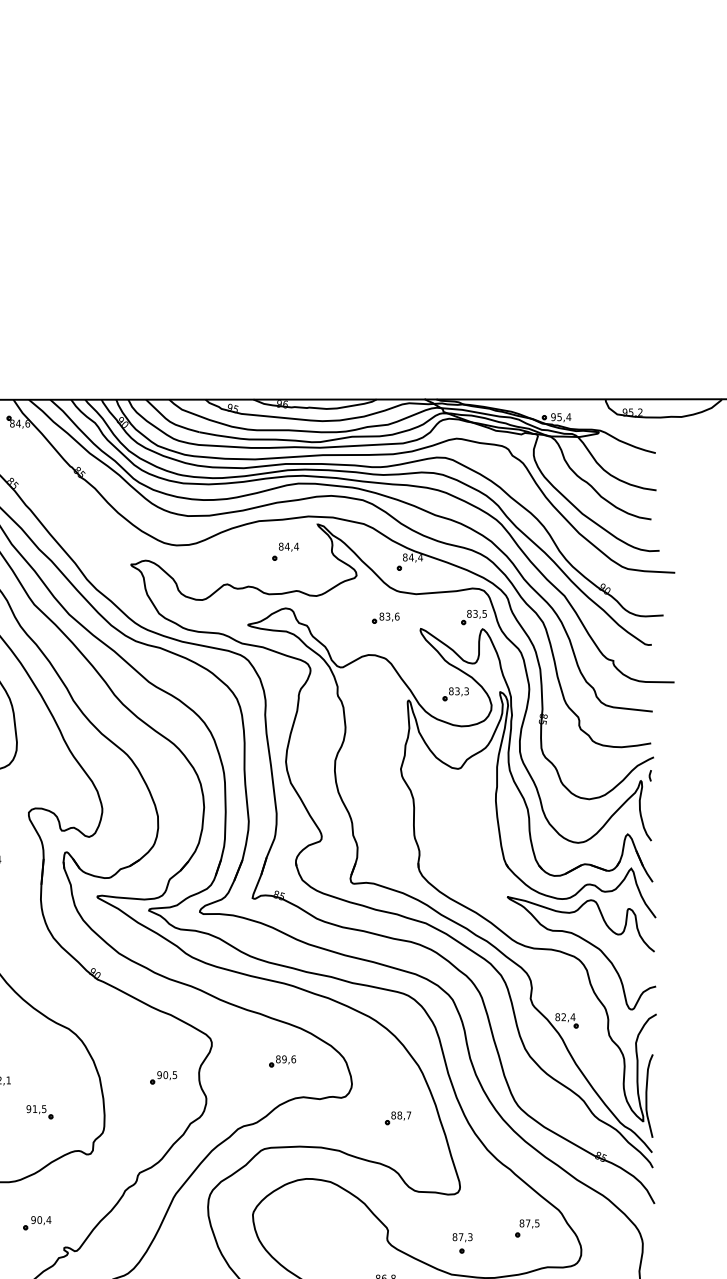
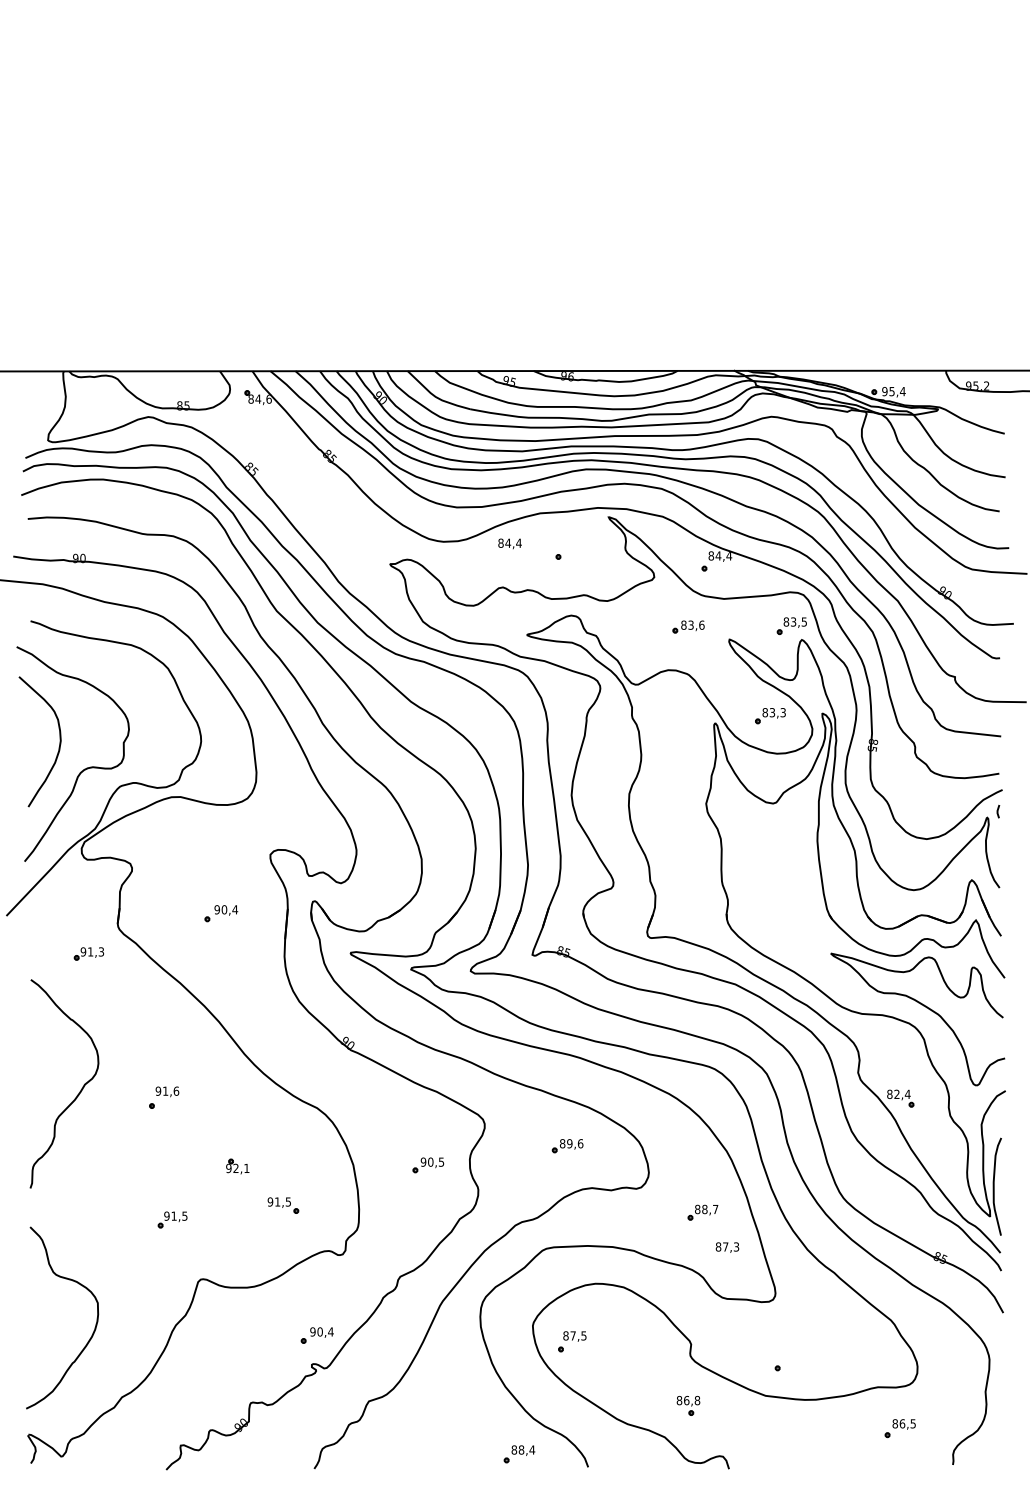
text: (288, 546) -> (509, 543), moved
part: (36, 1223) -> (316, 1335), moved
part: (527, 1228) -> (572, 1341), moved
text: (462, 1237) -> (727, 1247), moved

